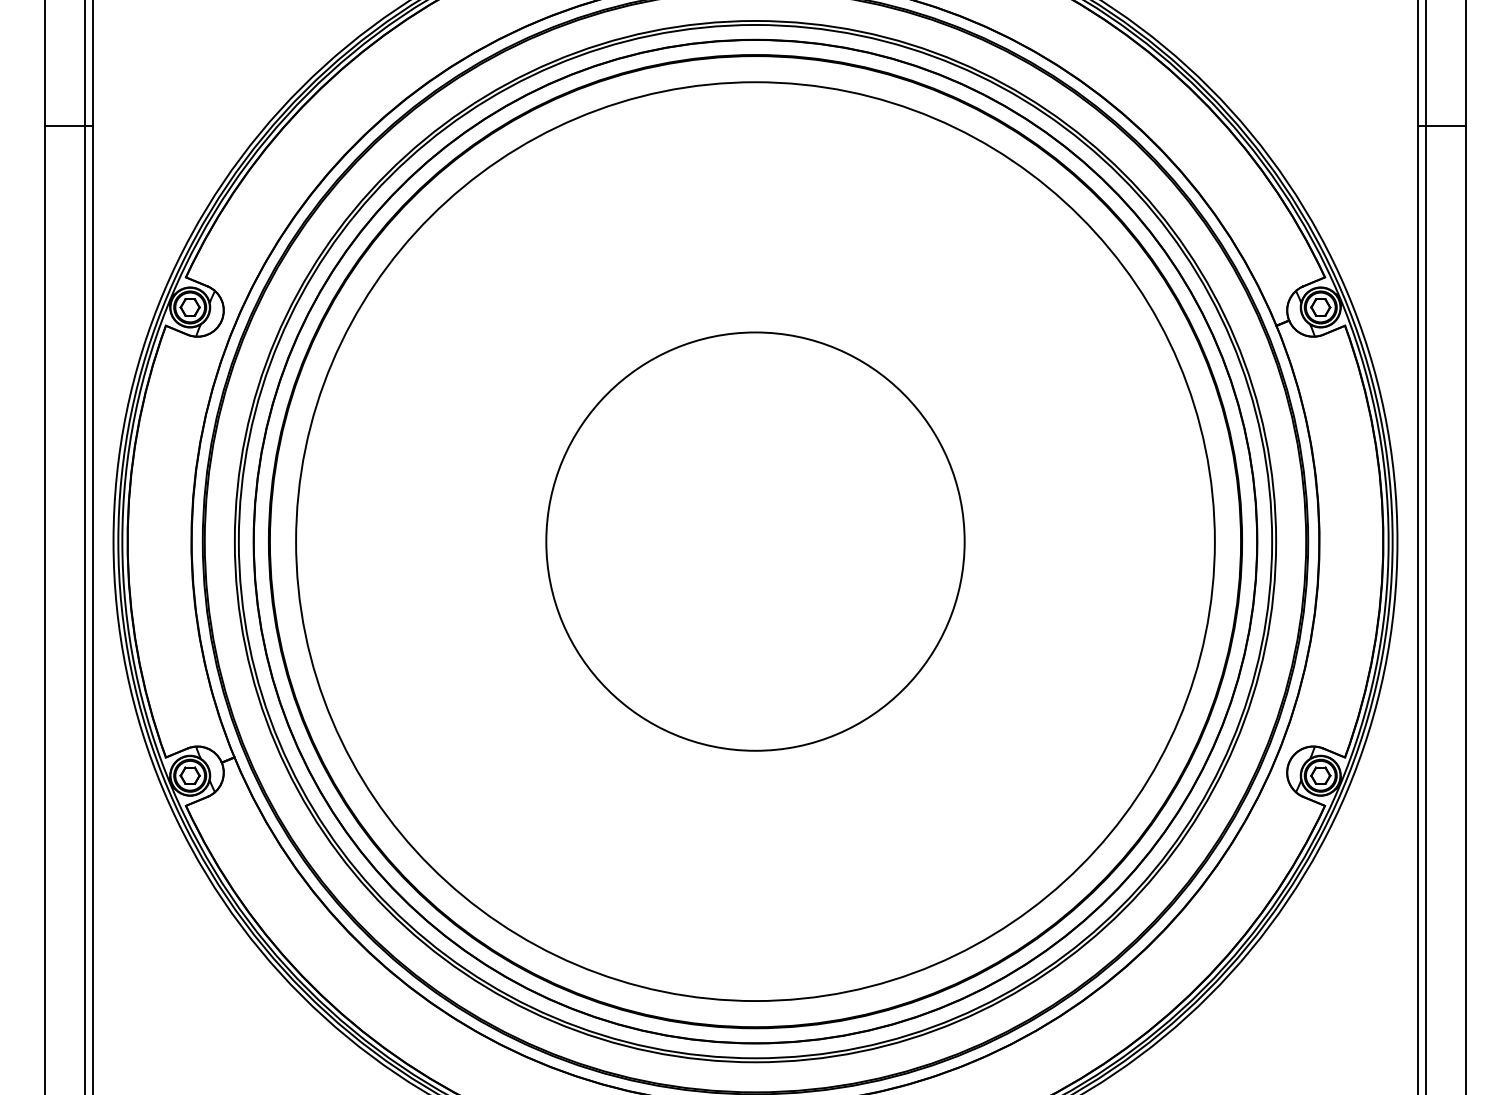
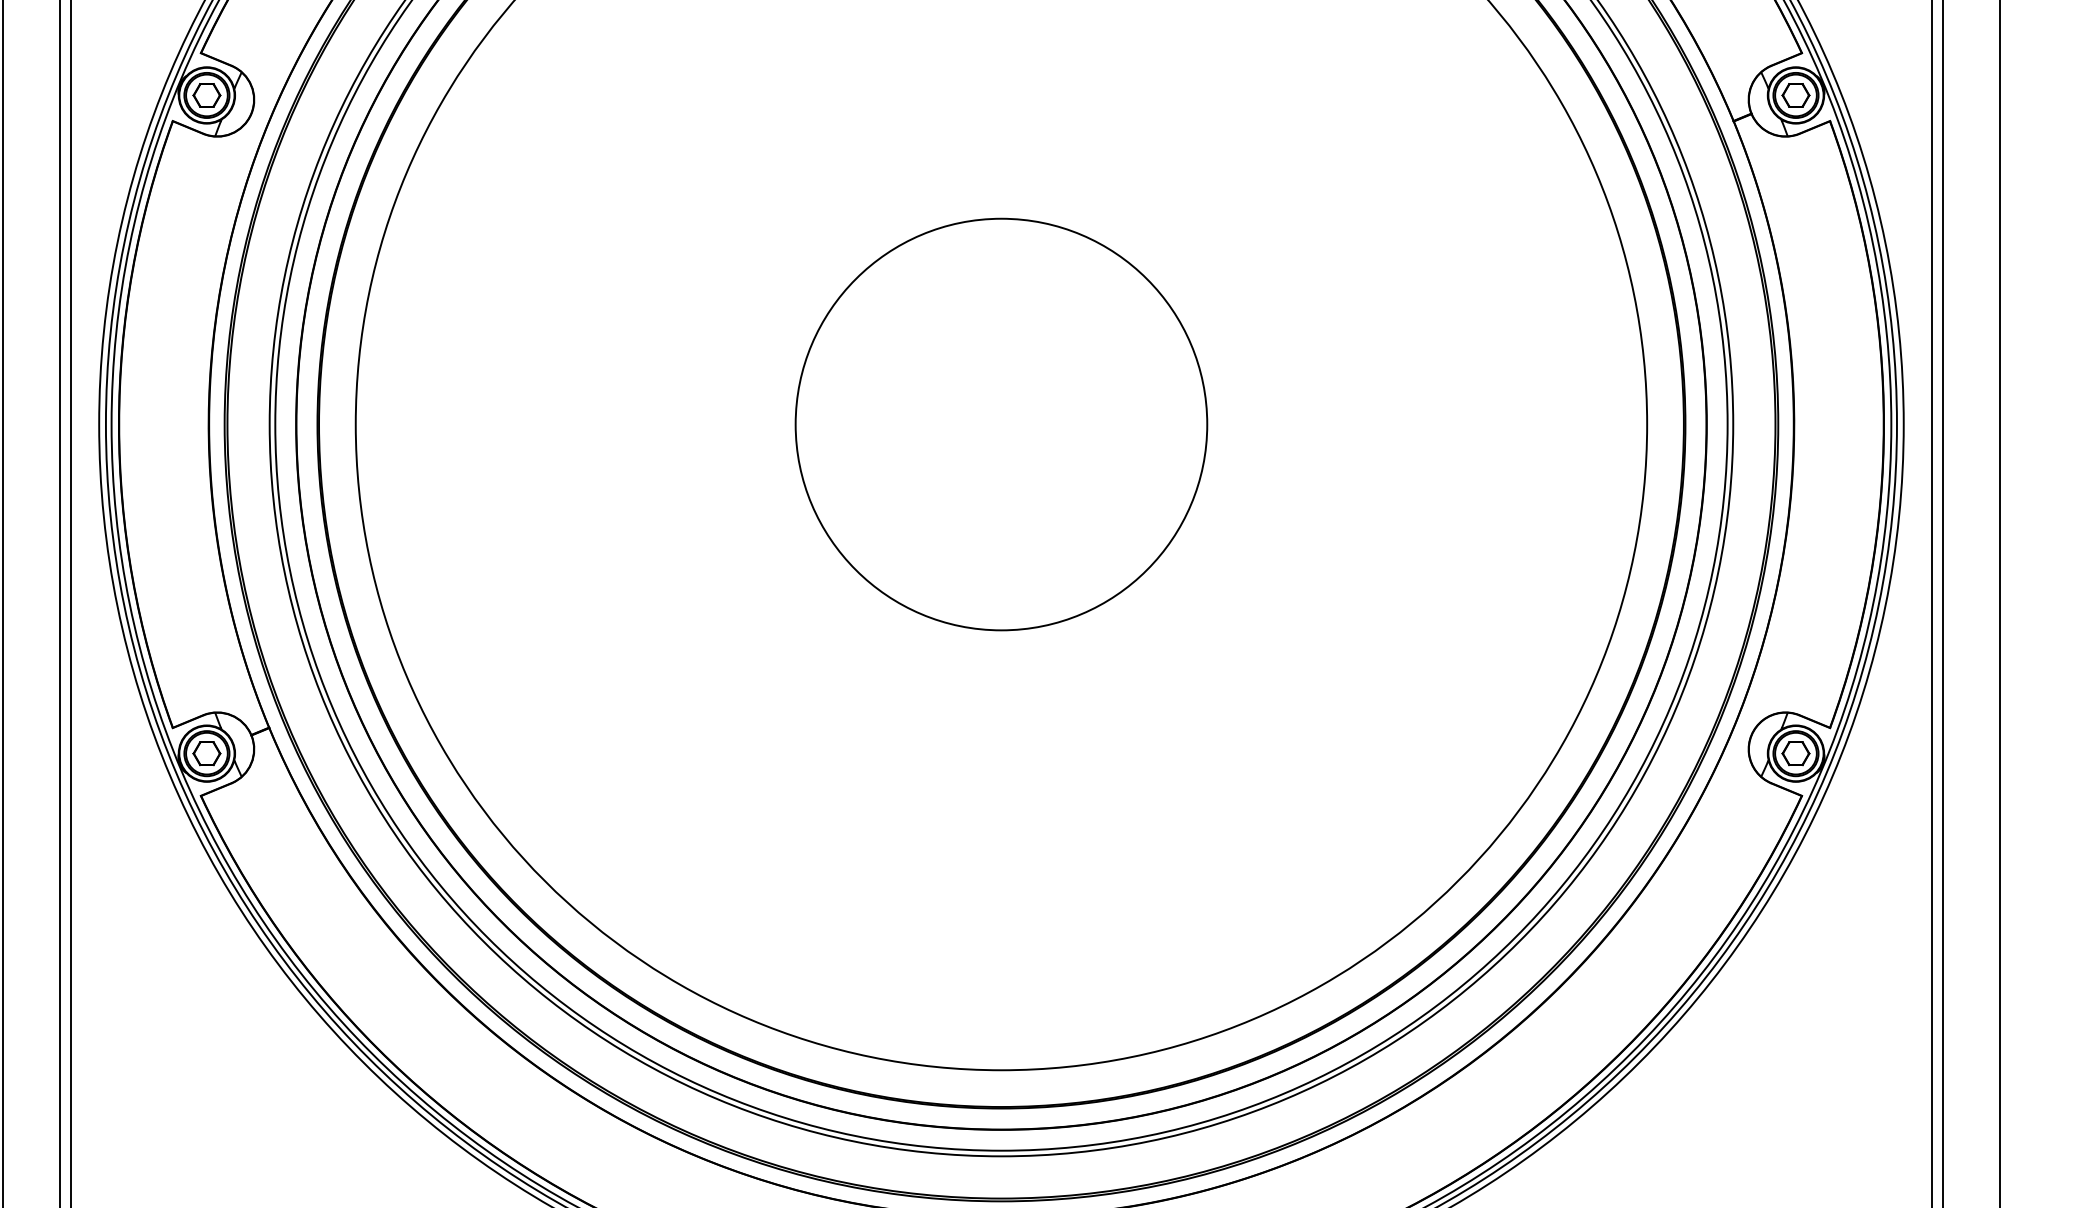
circle: (755, 541) -> (1001, 424), size x0.7

